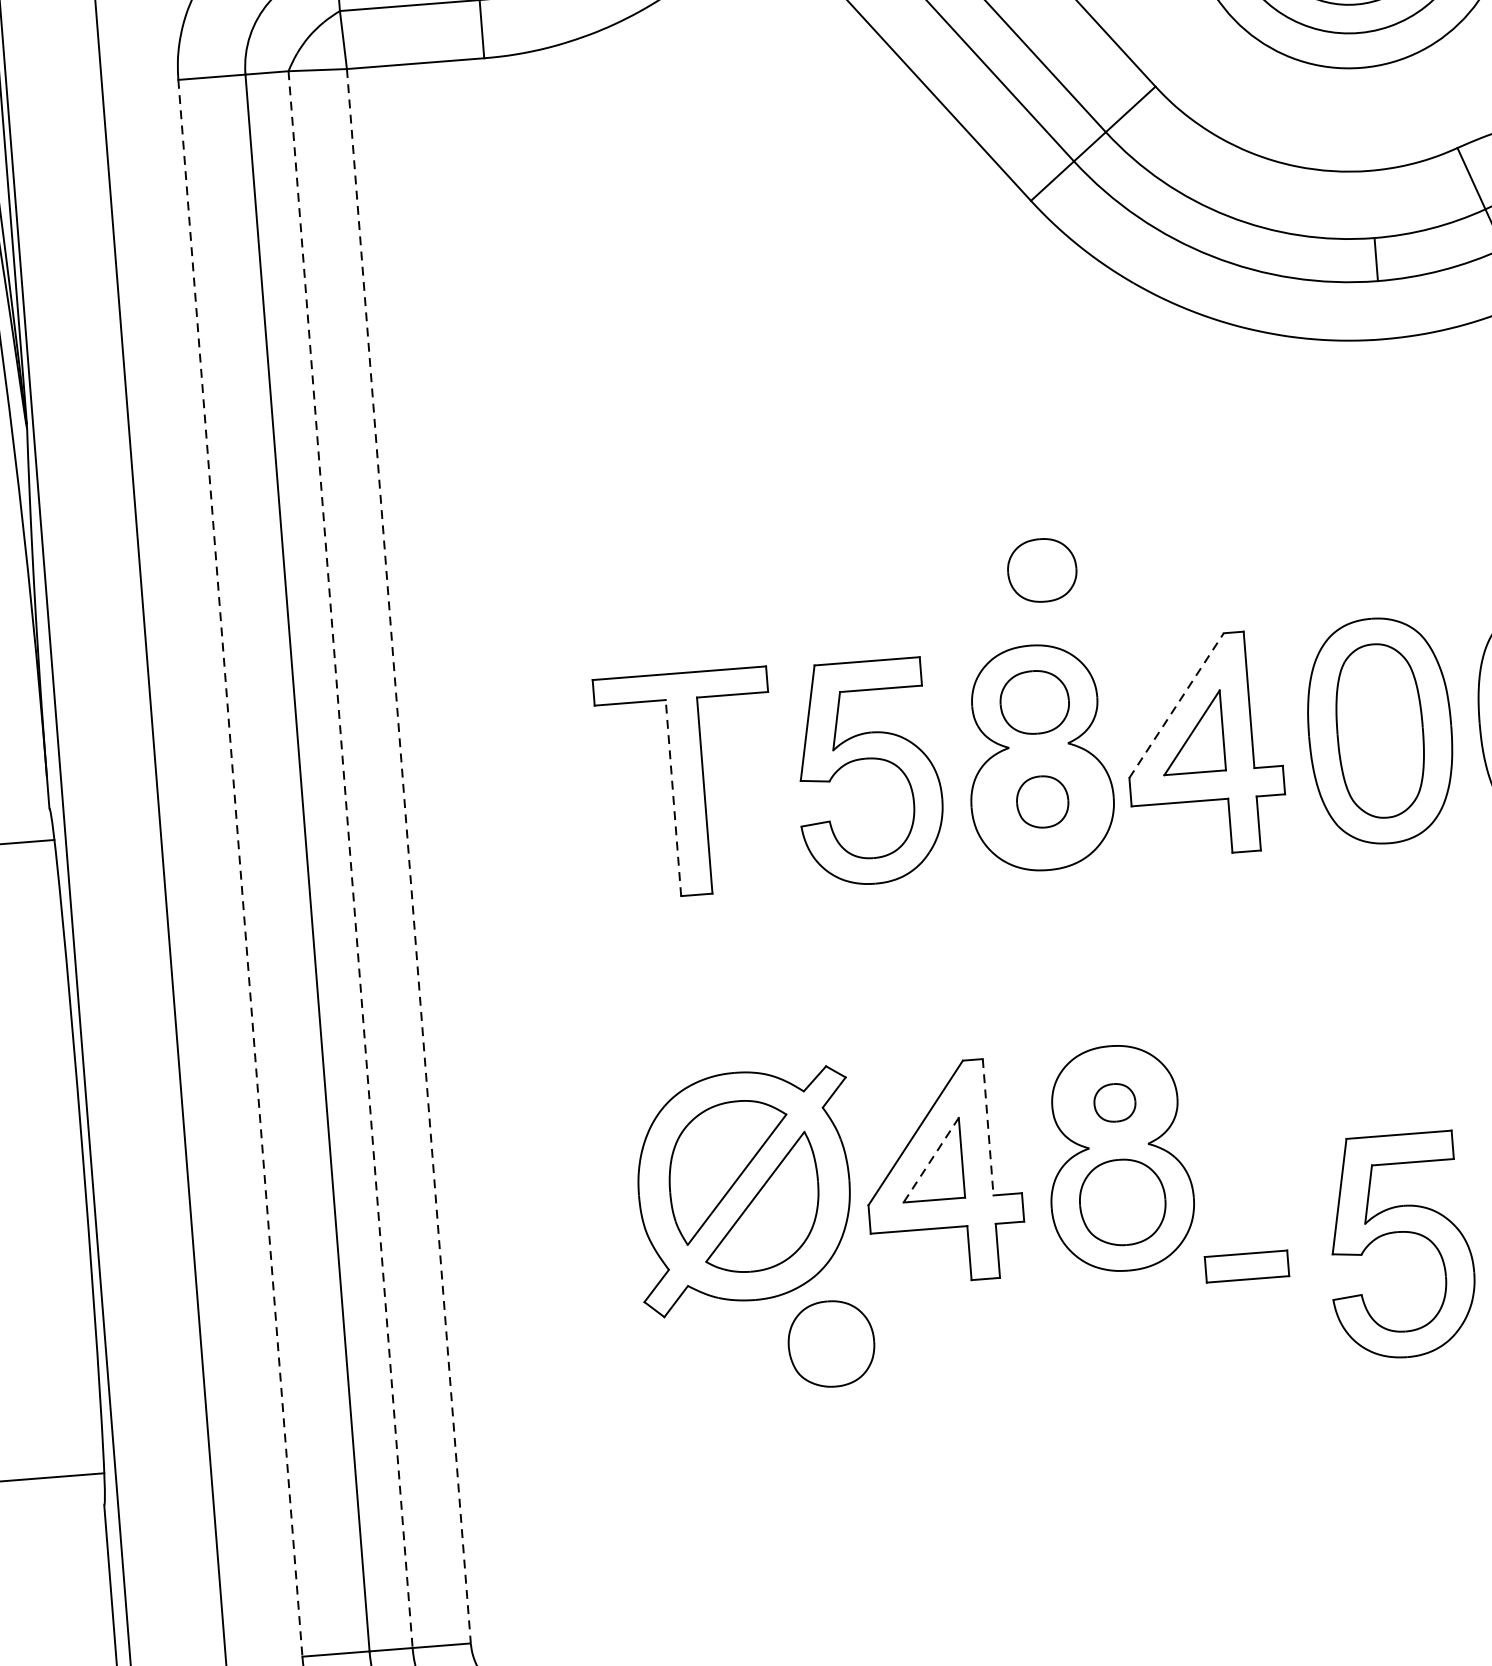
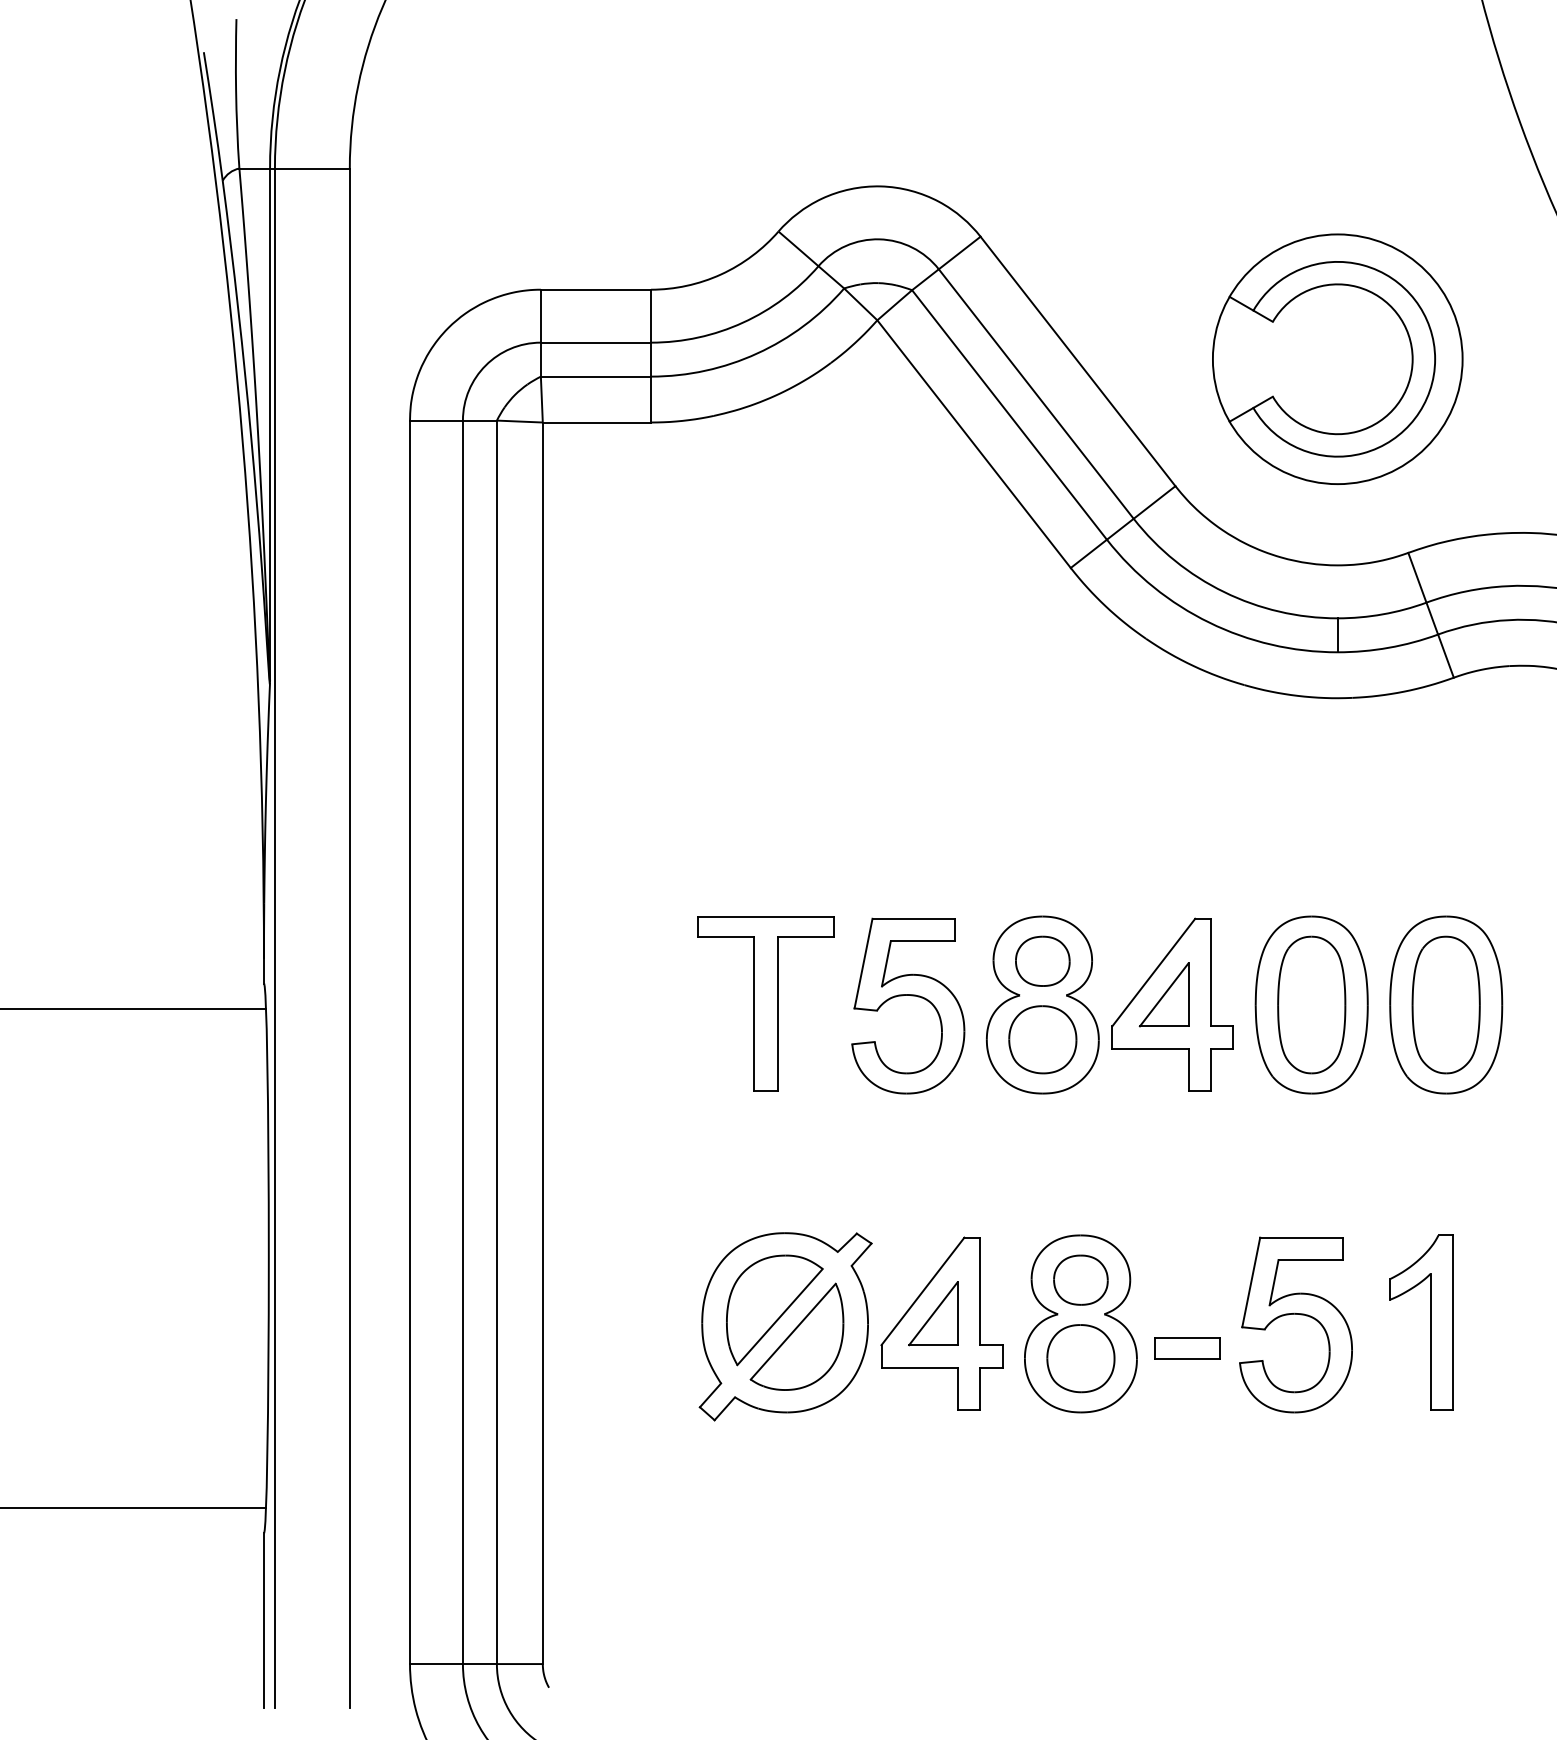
part: (1041, 569) -> (1056, 857), removed
line: (1176, 705) -> (1153, 972), dashed -> solid
line: (673, 797) -> (753, 1013), dashed -> solid
part: (1042, 801) -> (1042, 1039), size x1.67
line: (408, 856) -> (542, 1043), dashed -> solid
line: (350, 859) -> (496, 1042), dashed -> solid
line: (241, 868) -> (410, 1042), dashed -> solid
part: (1114, 1102) -> (1080, 1279), size x1.67
line: (988, 1127) -> (980, 1291), dashed -> solid
line: (931, 1159) -> (933, 1313), dashed -> solid
part: (1398, 1232) -> (1295, 1314), moved
part: (1247, 1266) -> (1187, 1348), moved
part: (830, 1343) -> (843, 1451), removed

